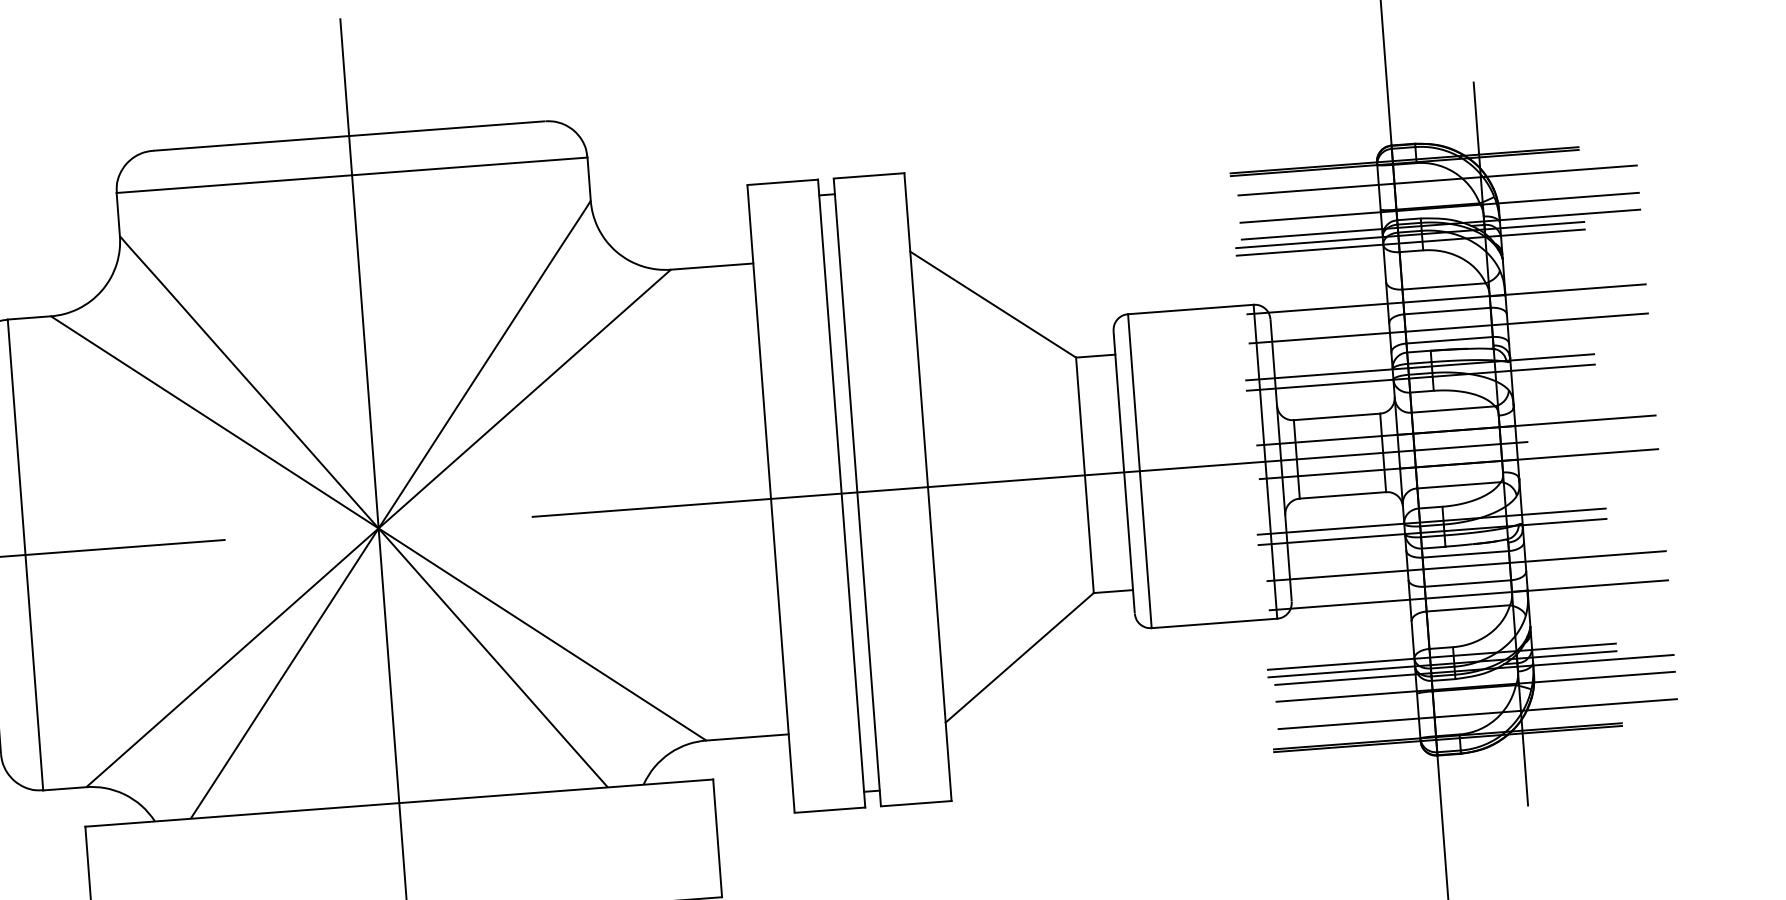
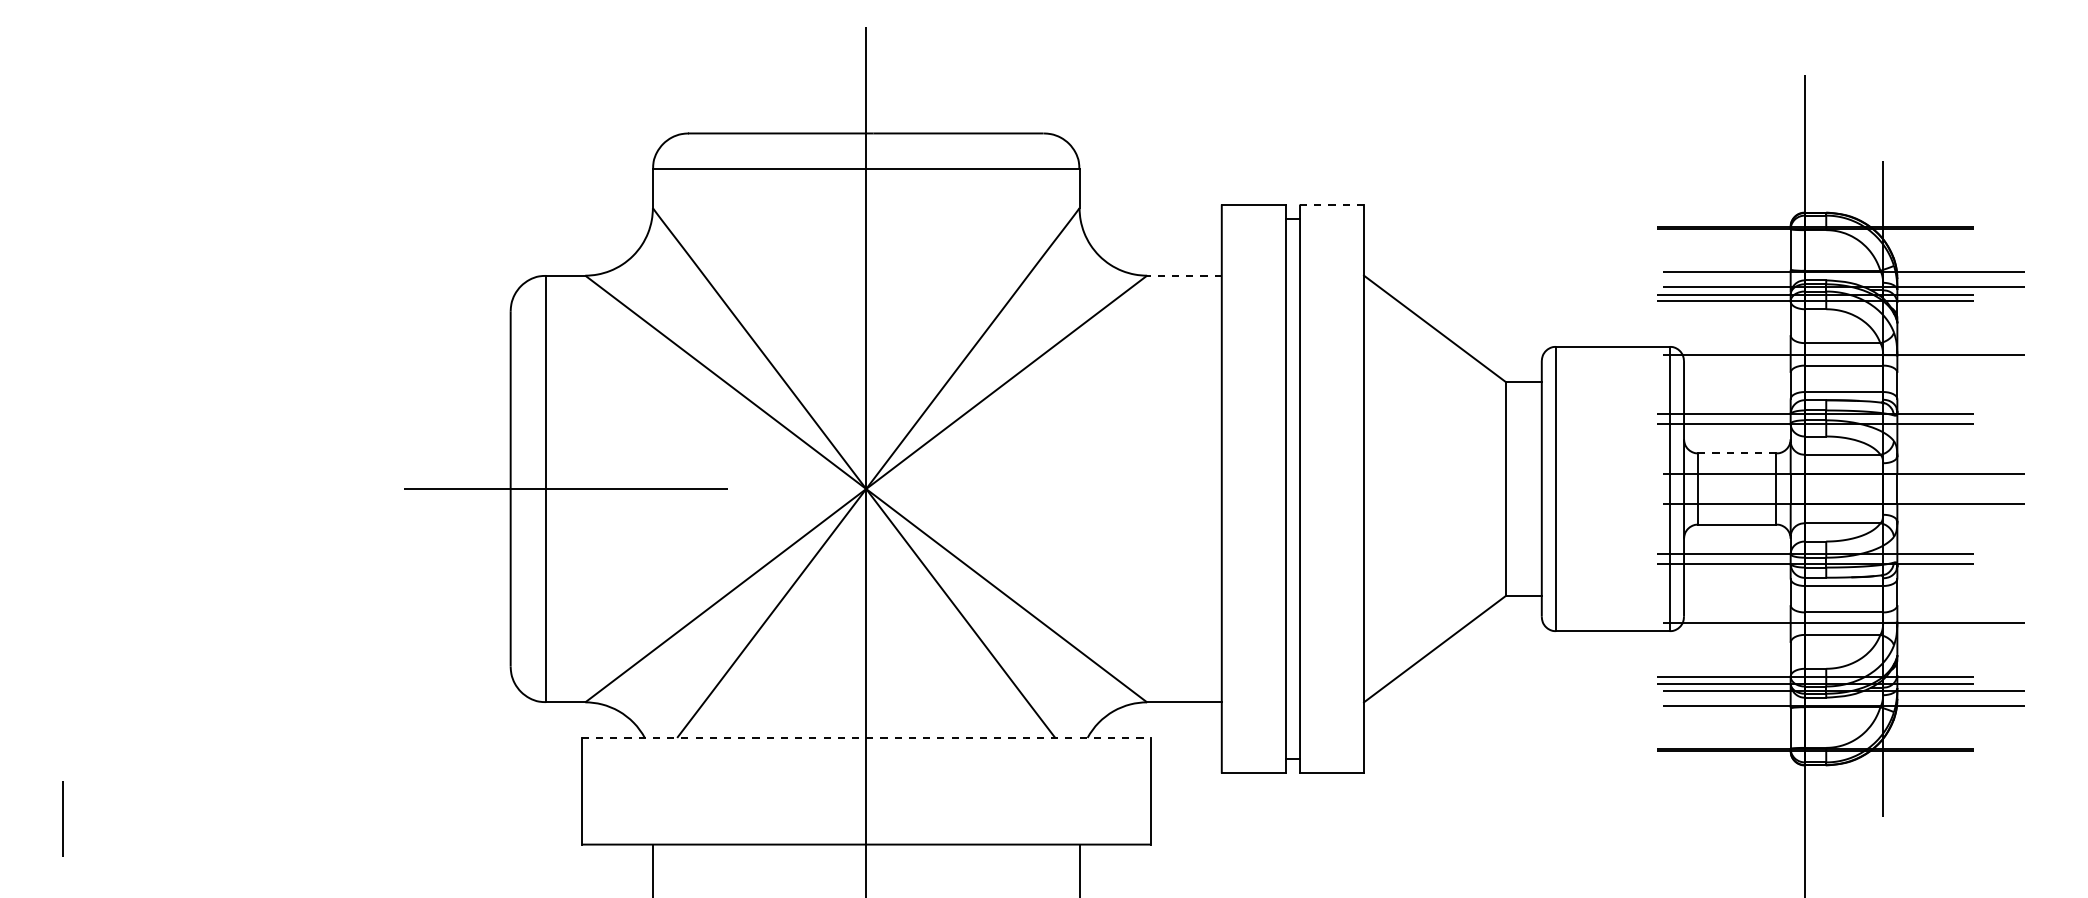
line: (868, 175) -> (1331, 204), solid -> dashed
line: (1437, 180) -> (1843, 247), removed
line: (711, 266) -> (1183, 275), solid -> dashed
line: (1448, 328) -> (1843, 381), removed
line: (1336, 417) -> (1736, 453), solid -> dashed
line: (1063, 477) -> (1486, 489), removed
line: (1466, 565) -> (1843, 596), removed
line: (1477, 713) -> (1843, 730), removed
line: (399, 802) -> (866, 737), solid -> dashed

